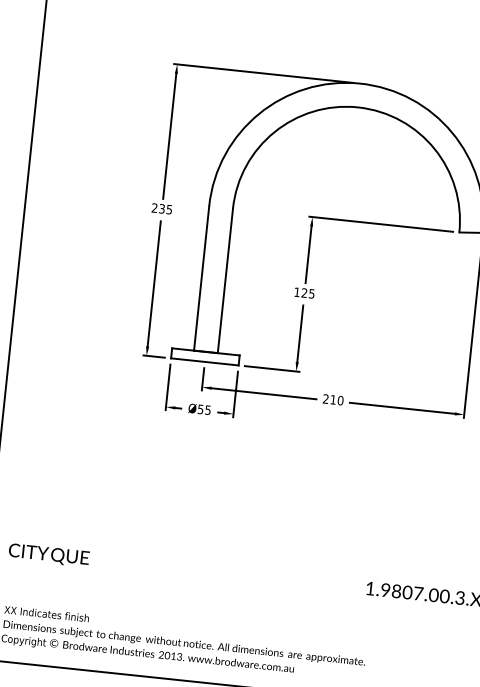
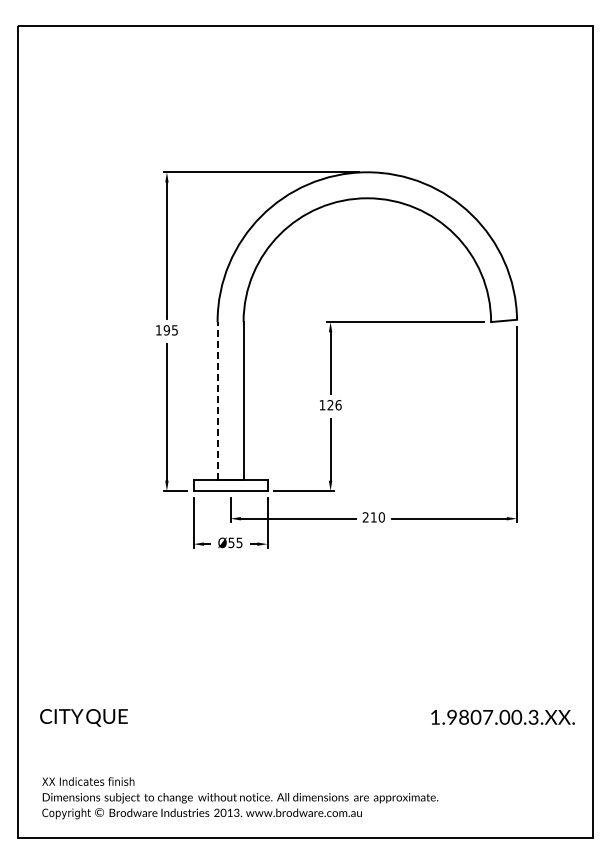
text: (158, 208) -> (162, 330), 235 -> 195
line: (201, 278) -> (217, 401), solid -> dashed
text: (311, 294) -> (338, 405), 125 -> 126

